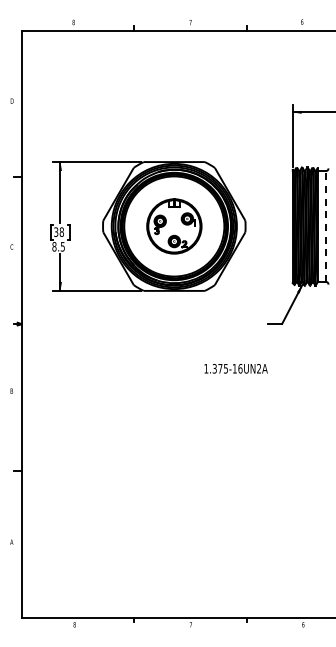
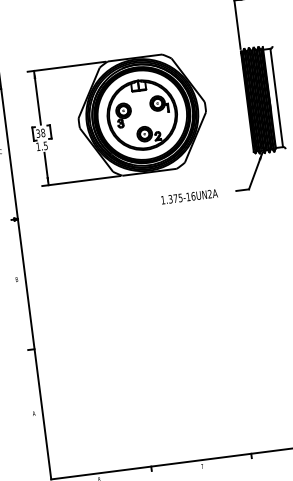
part: (174, 226) -> (142, 115), size x1.43
line: (325, 226) -> (276, 97), dashed -> solid
text: (54, 246) -> (38, 146), 8.5 -> 1.5
text: (235, 368) -> (188, 196), moved

